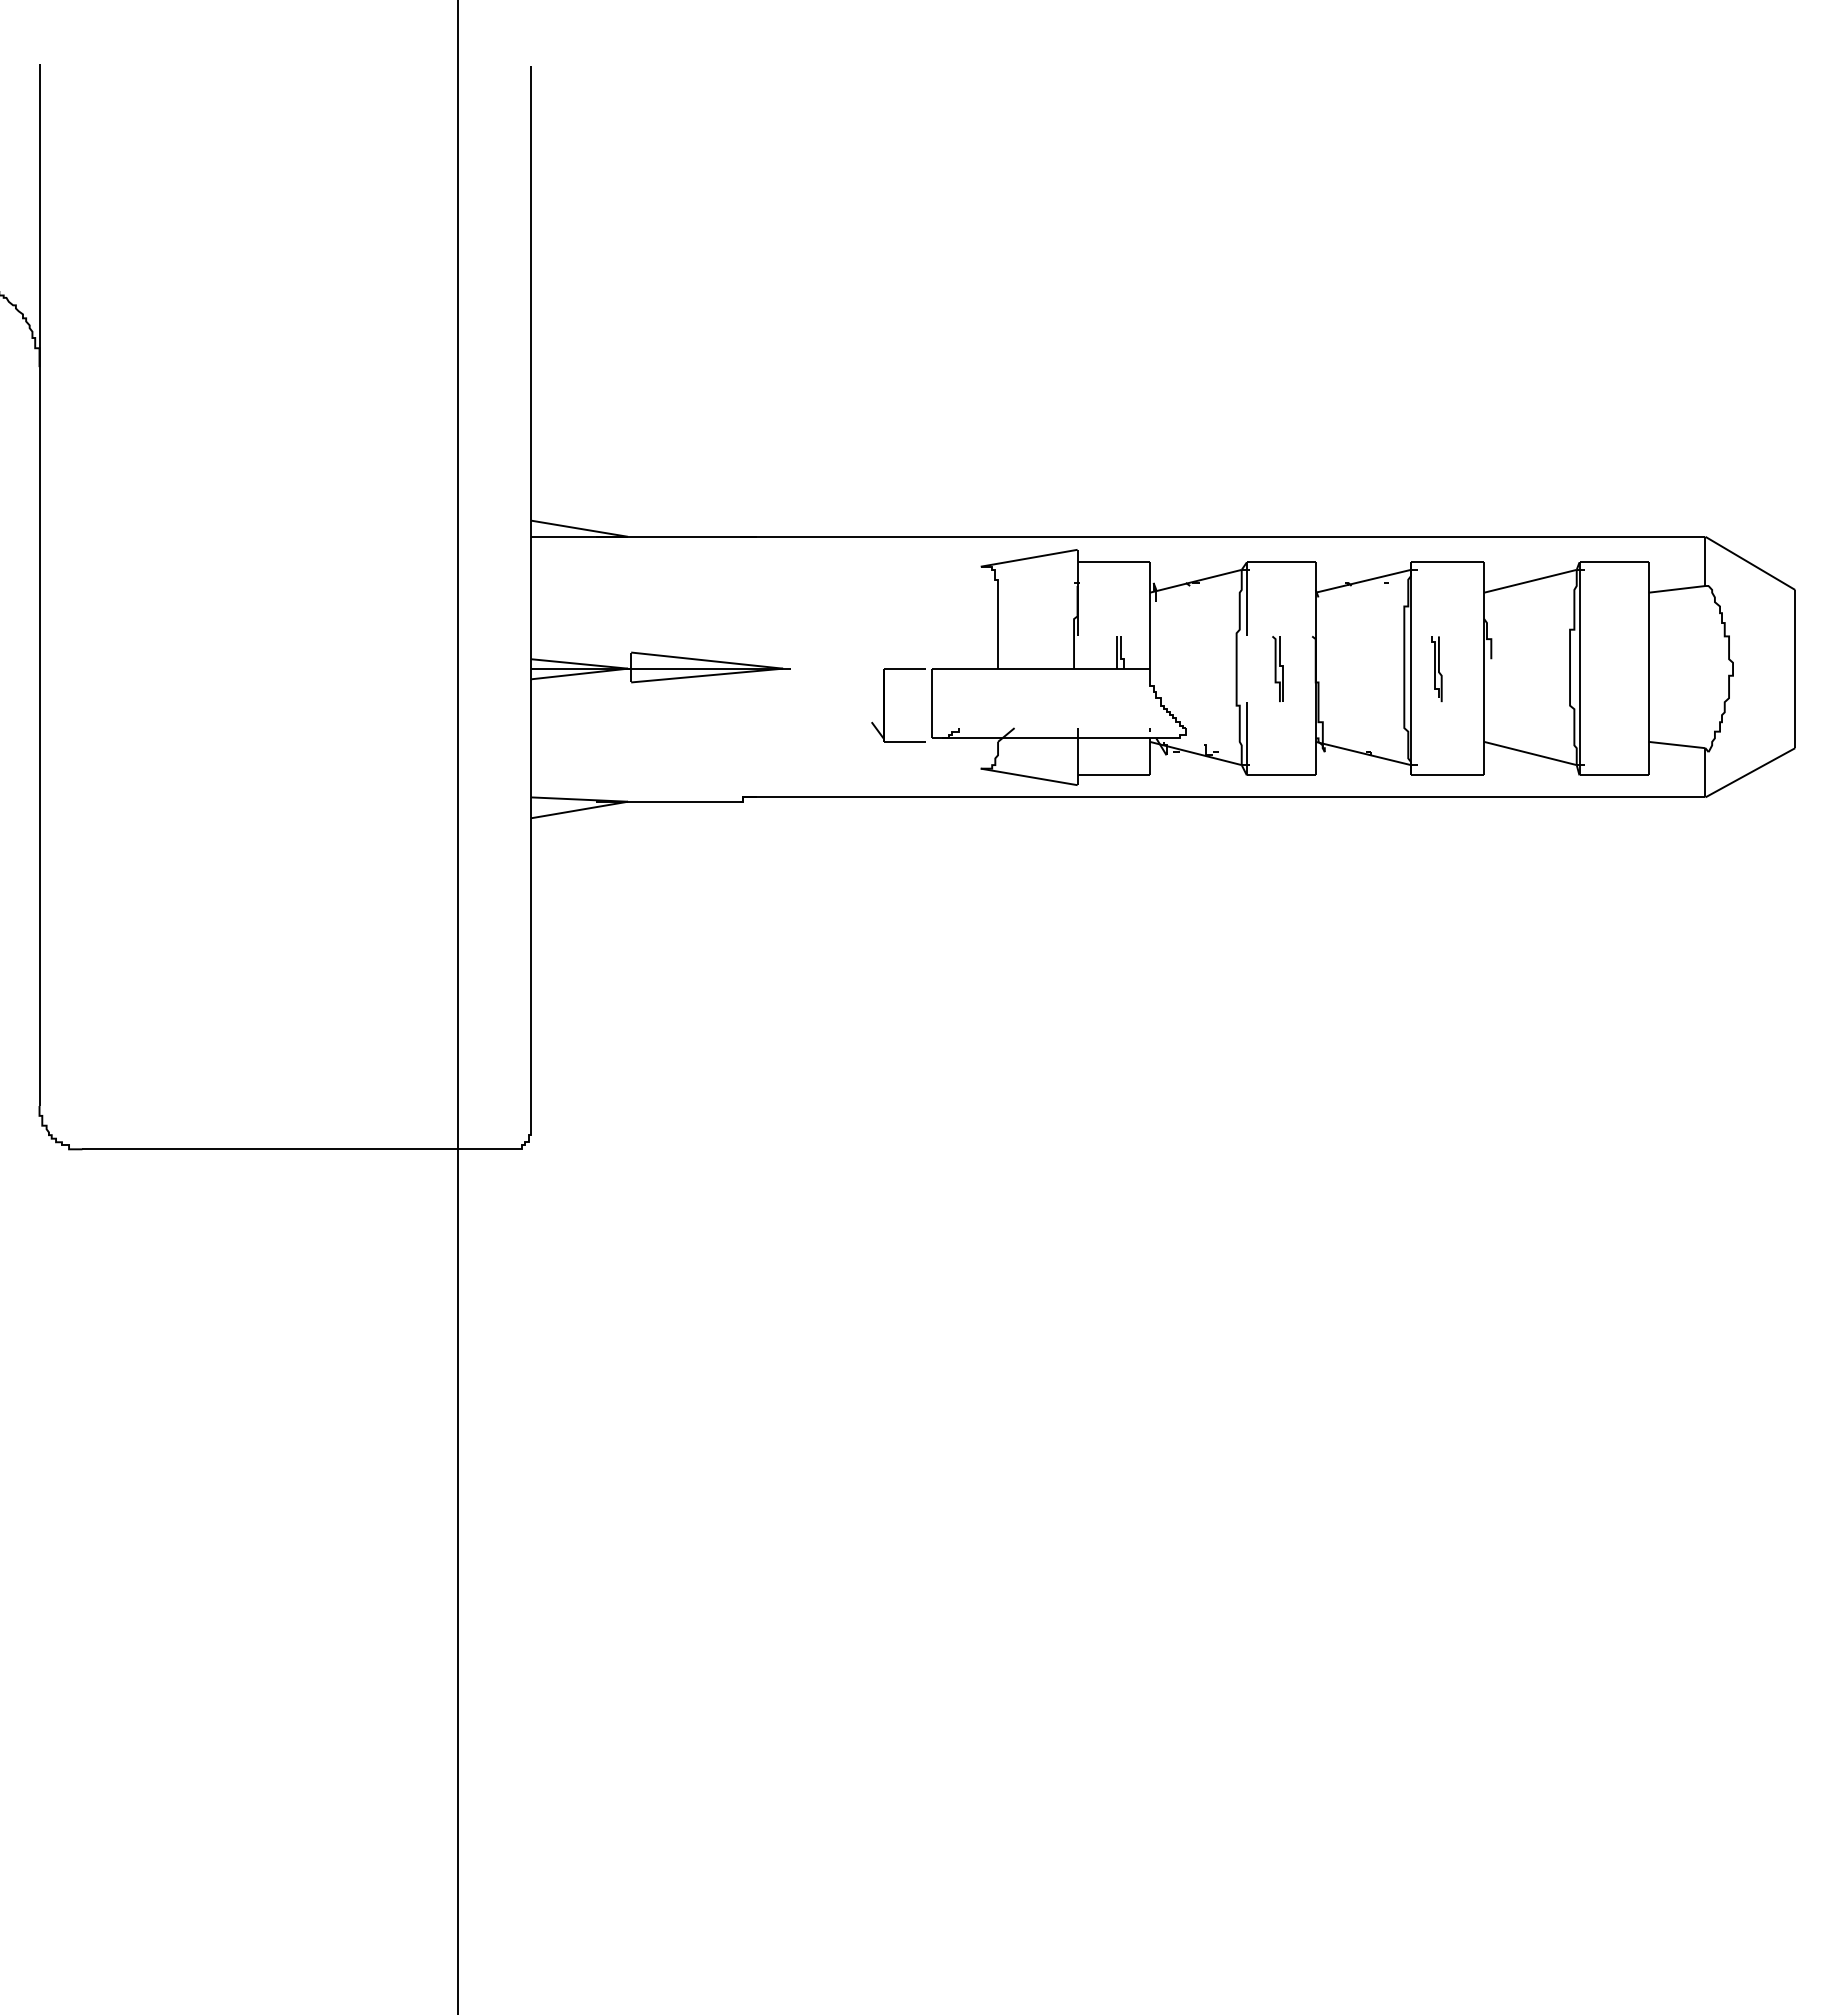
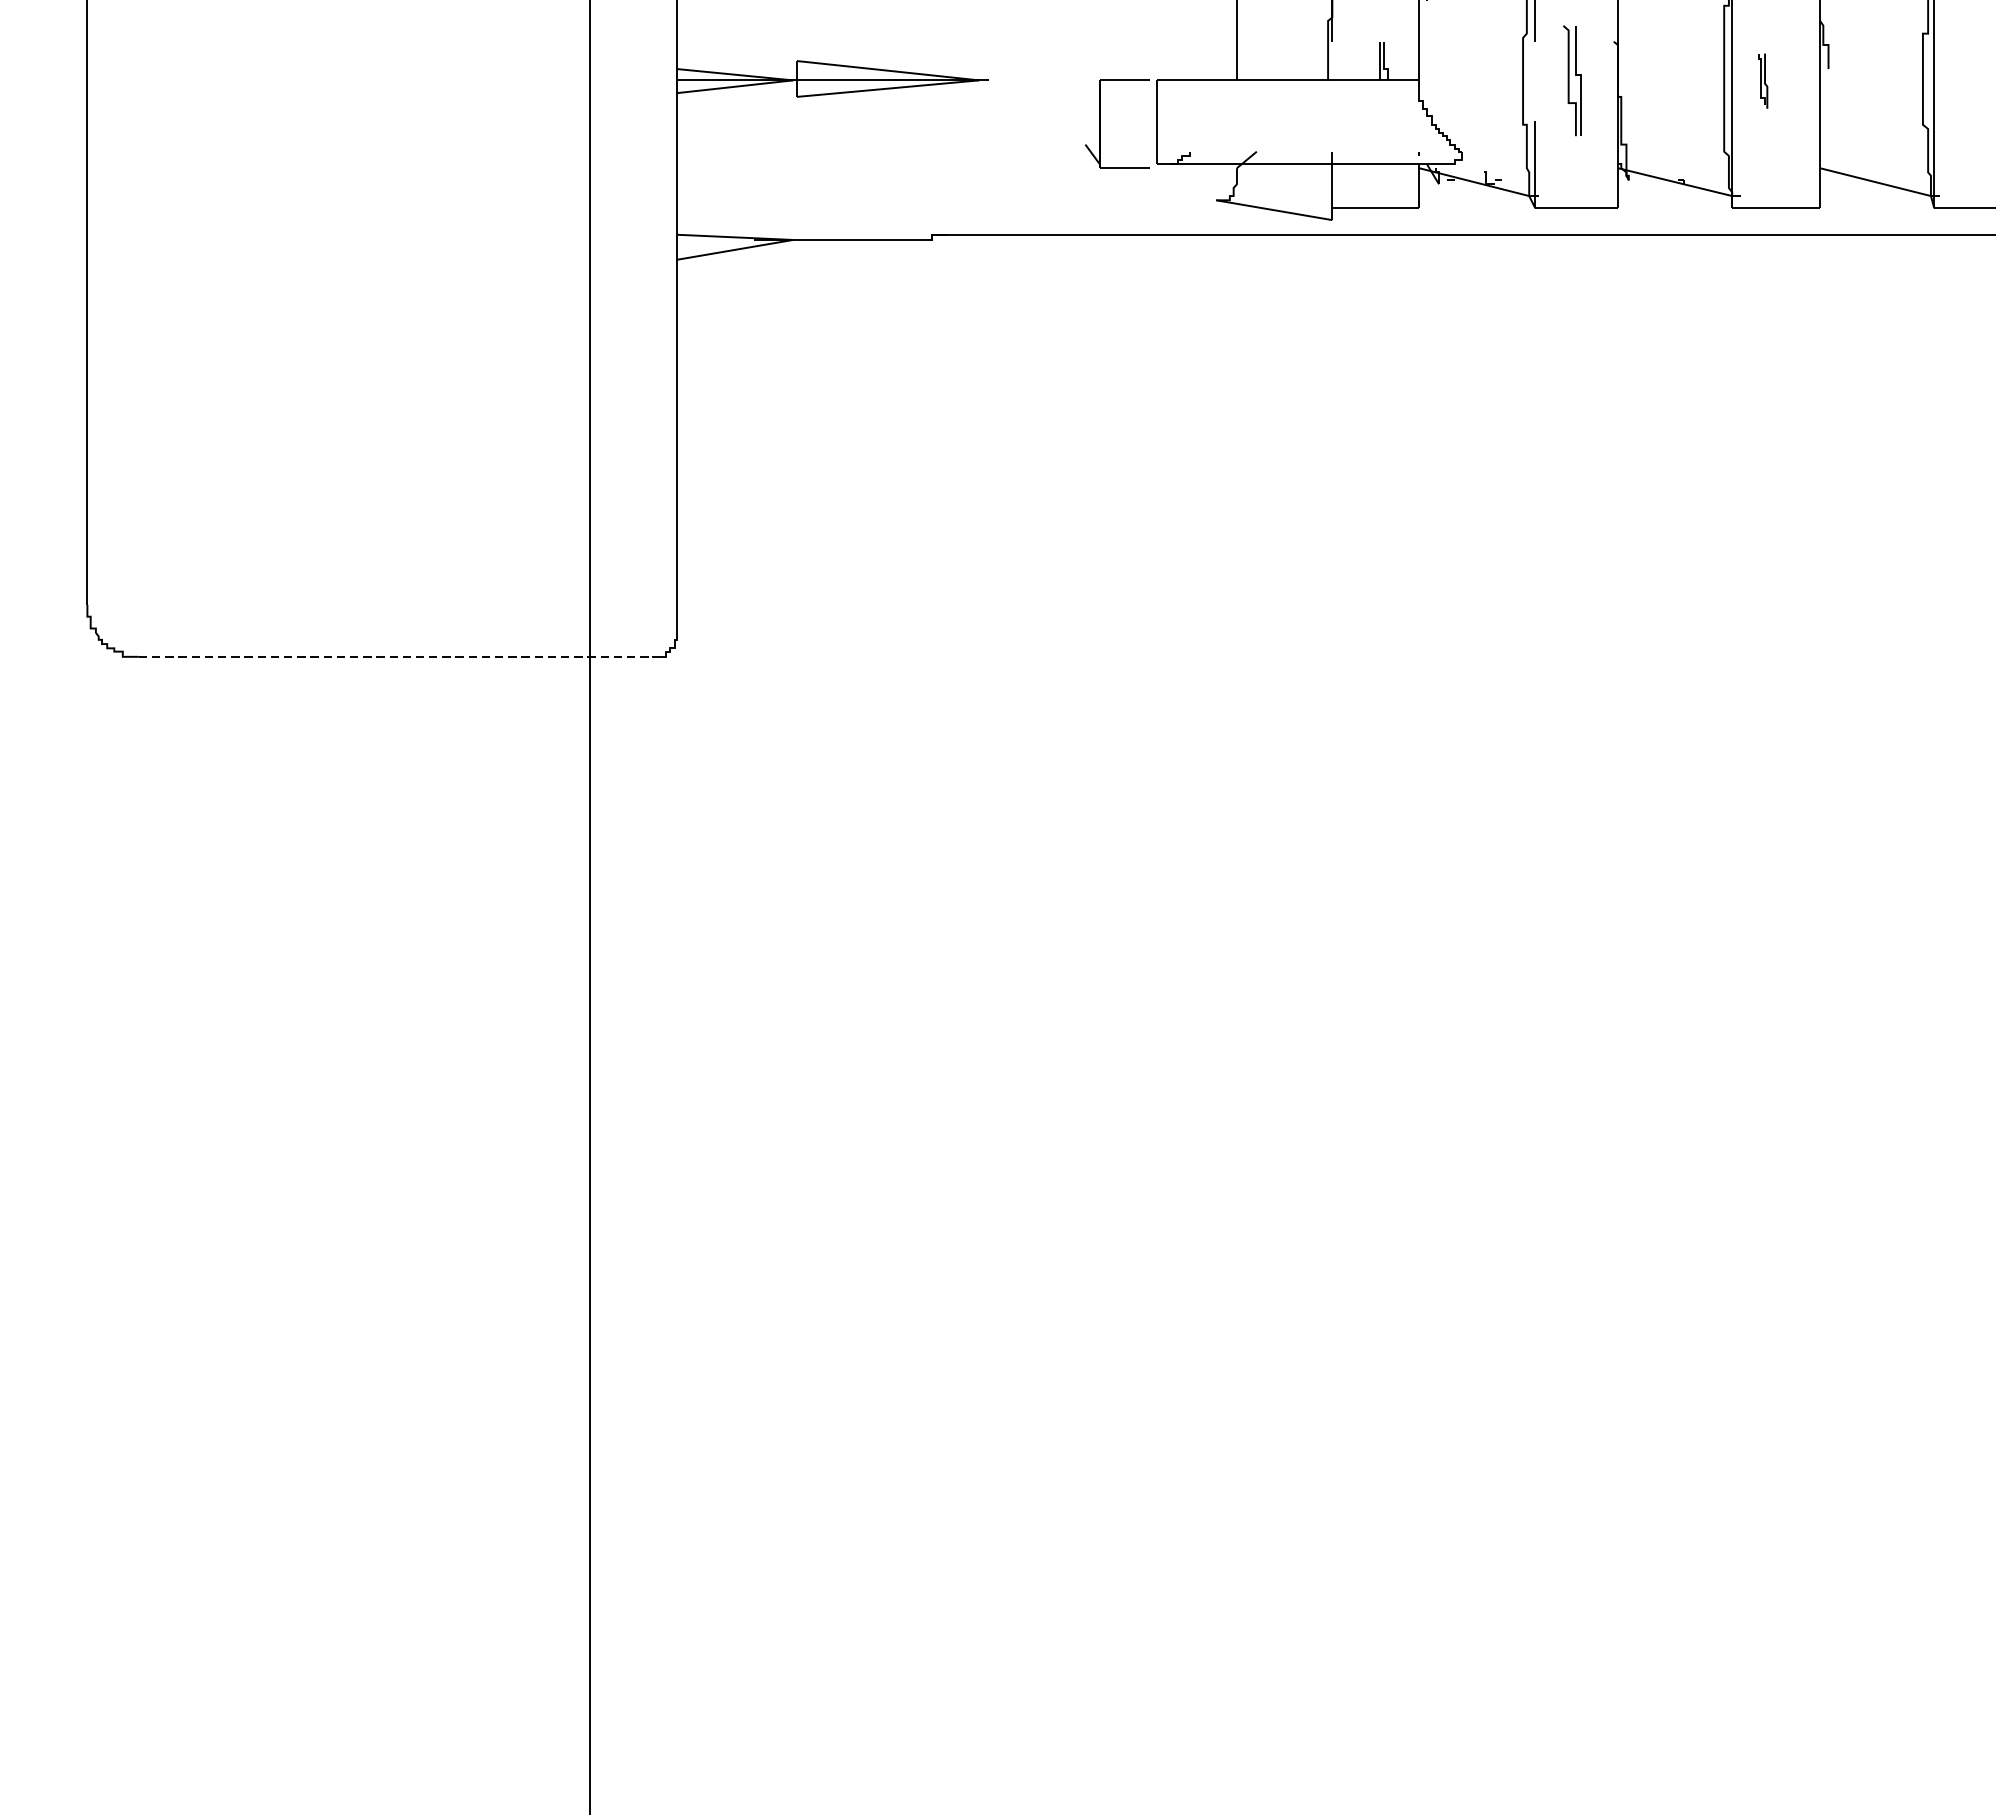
part: (1277, 669) -> (1572, 81), size x1.4
part: (1436, 669) -> (1762, 81), size x0.7
line: (296, 1149) -> (395, 657), solid -> dashed

